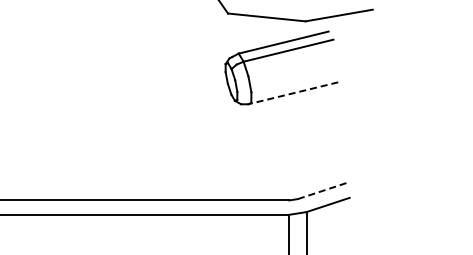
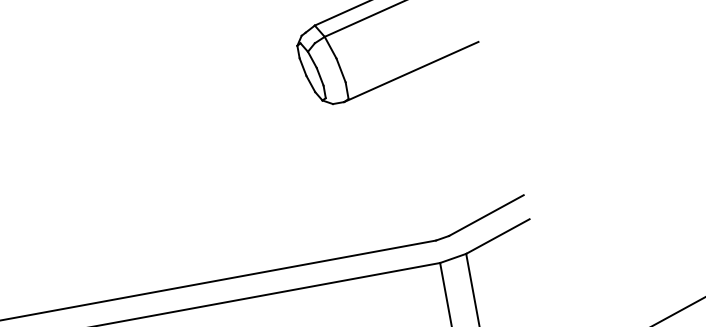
line: (292, 93) -> (410, 72), dashed -> solid
line: (323, 190) -> (486, 215), dashed -> solid

